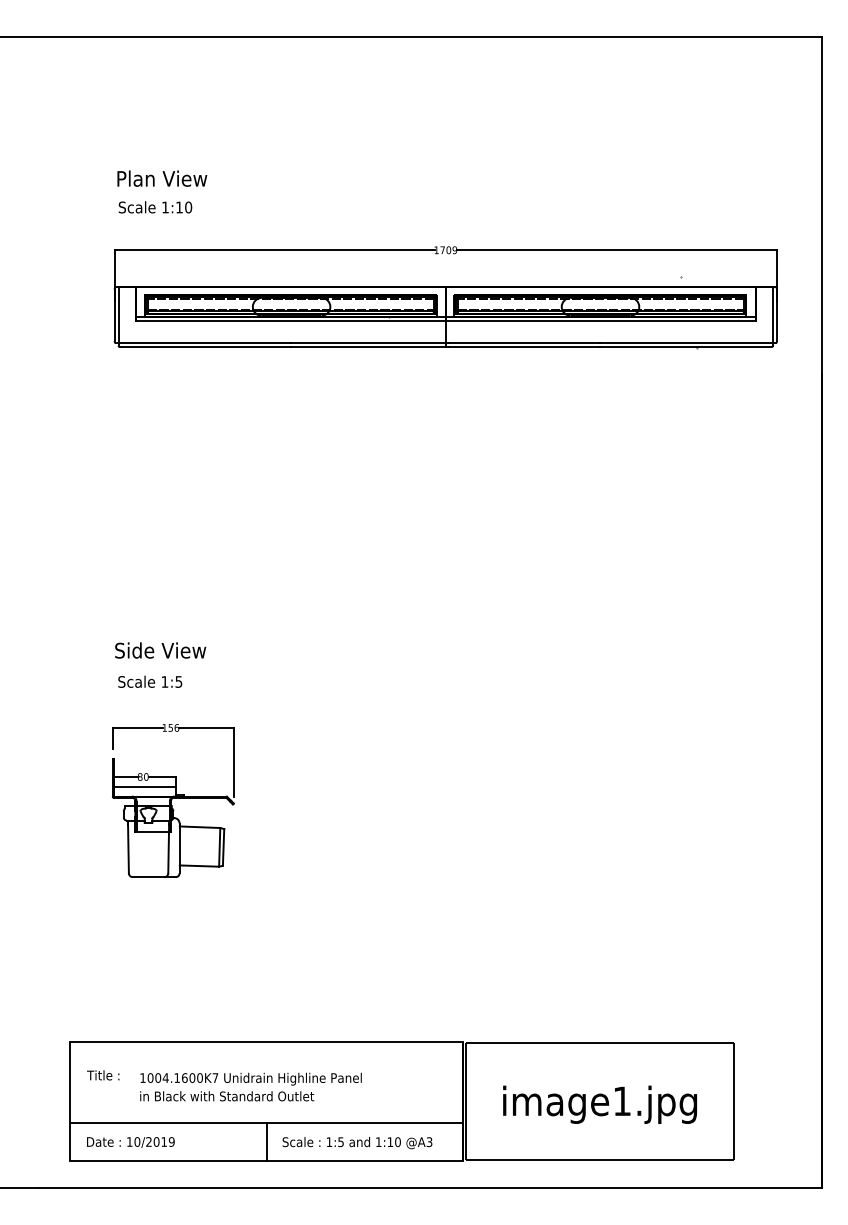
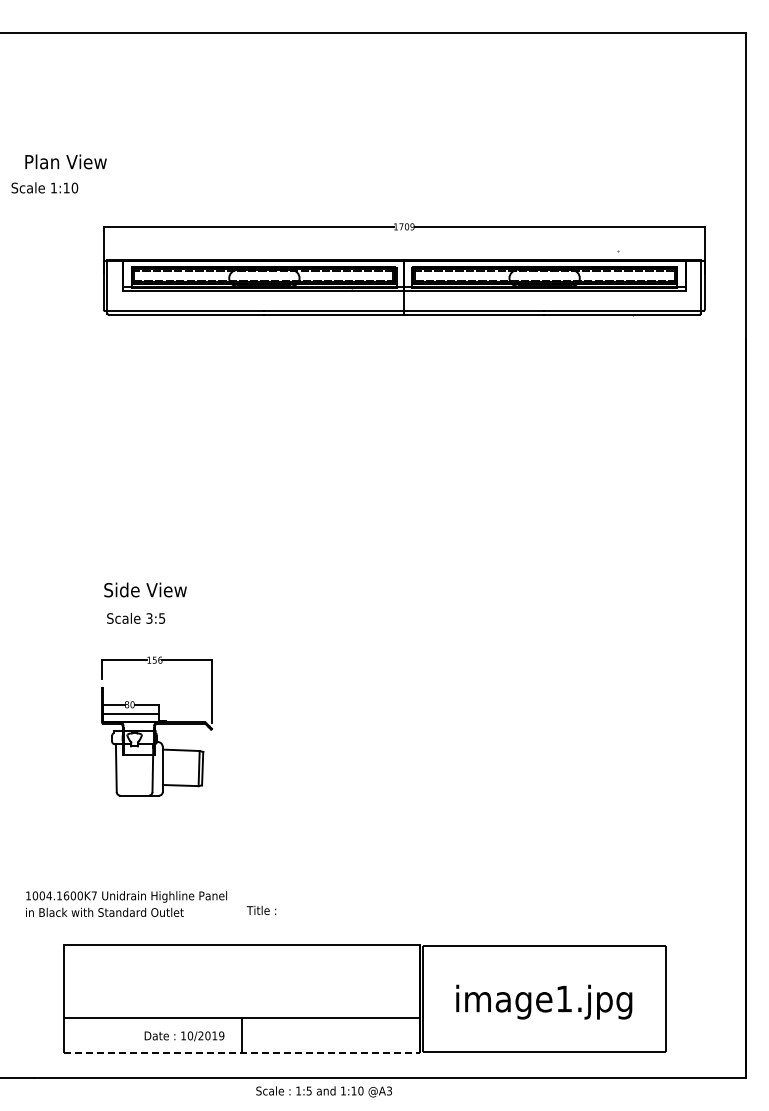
text: (161, 178) -> (65, 161), moved
text: (155, 206) -> (44, 187), moved
text: (164, 681) -> (149, 618), 1:5 -> 3:5
text: (103, 1075) -> (261, 910), moved
text: (250, 1086) -> (126, 903), moved
text: (130, 1142) -> (184, 1036), moved
text: (356, 1142) -> (323, 1091), moved
line: (267, 1161) -> (242, 1053), solid -> dashed

